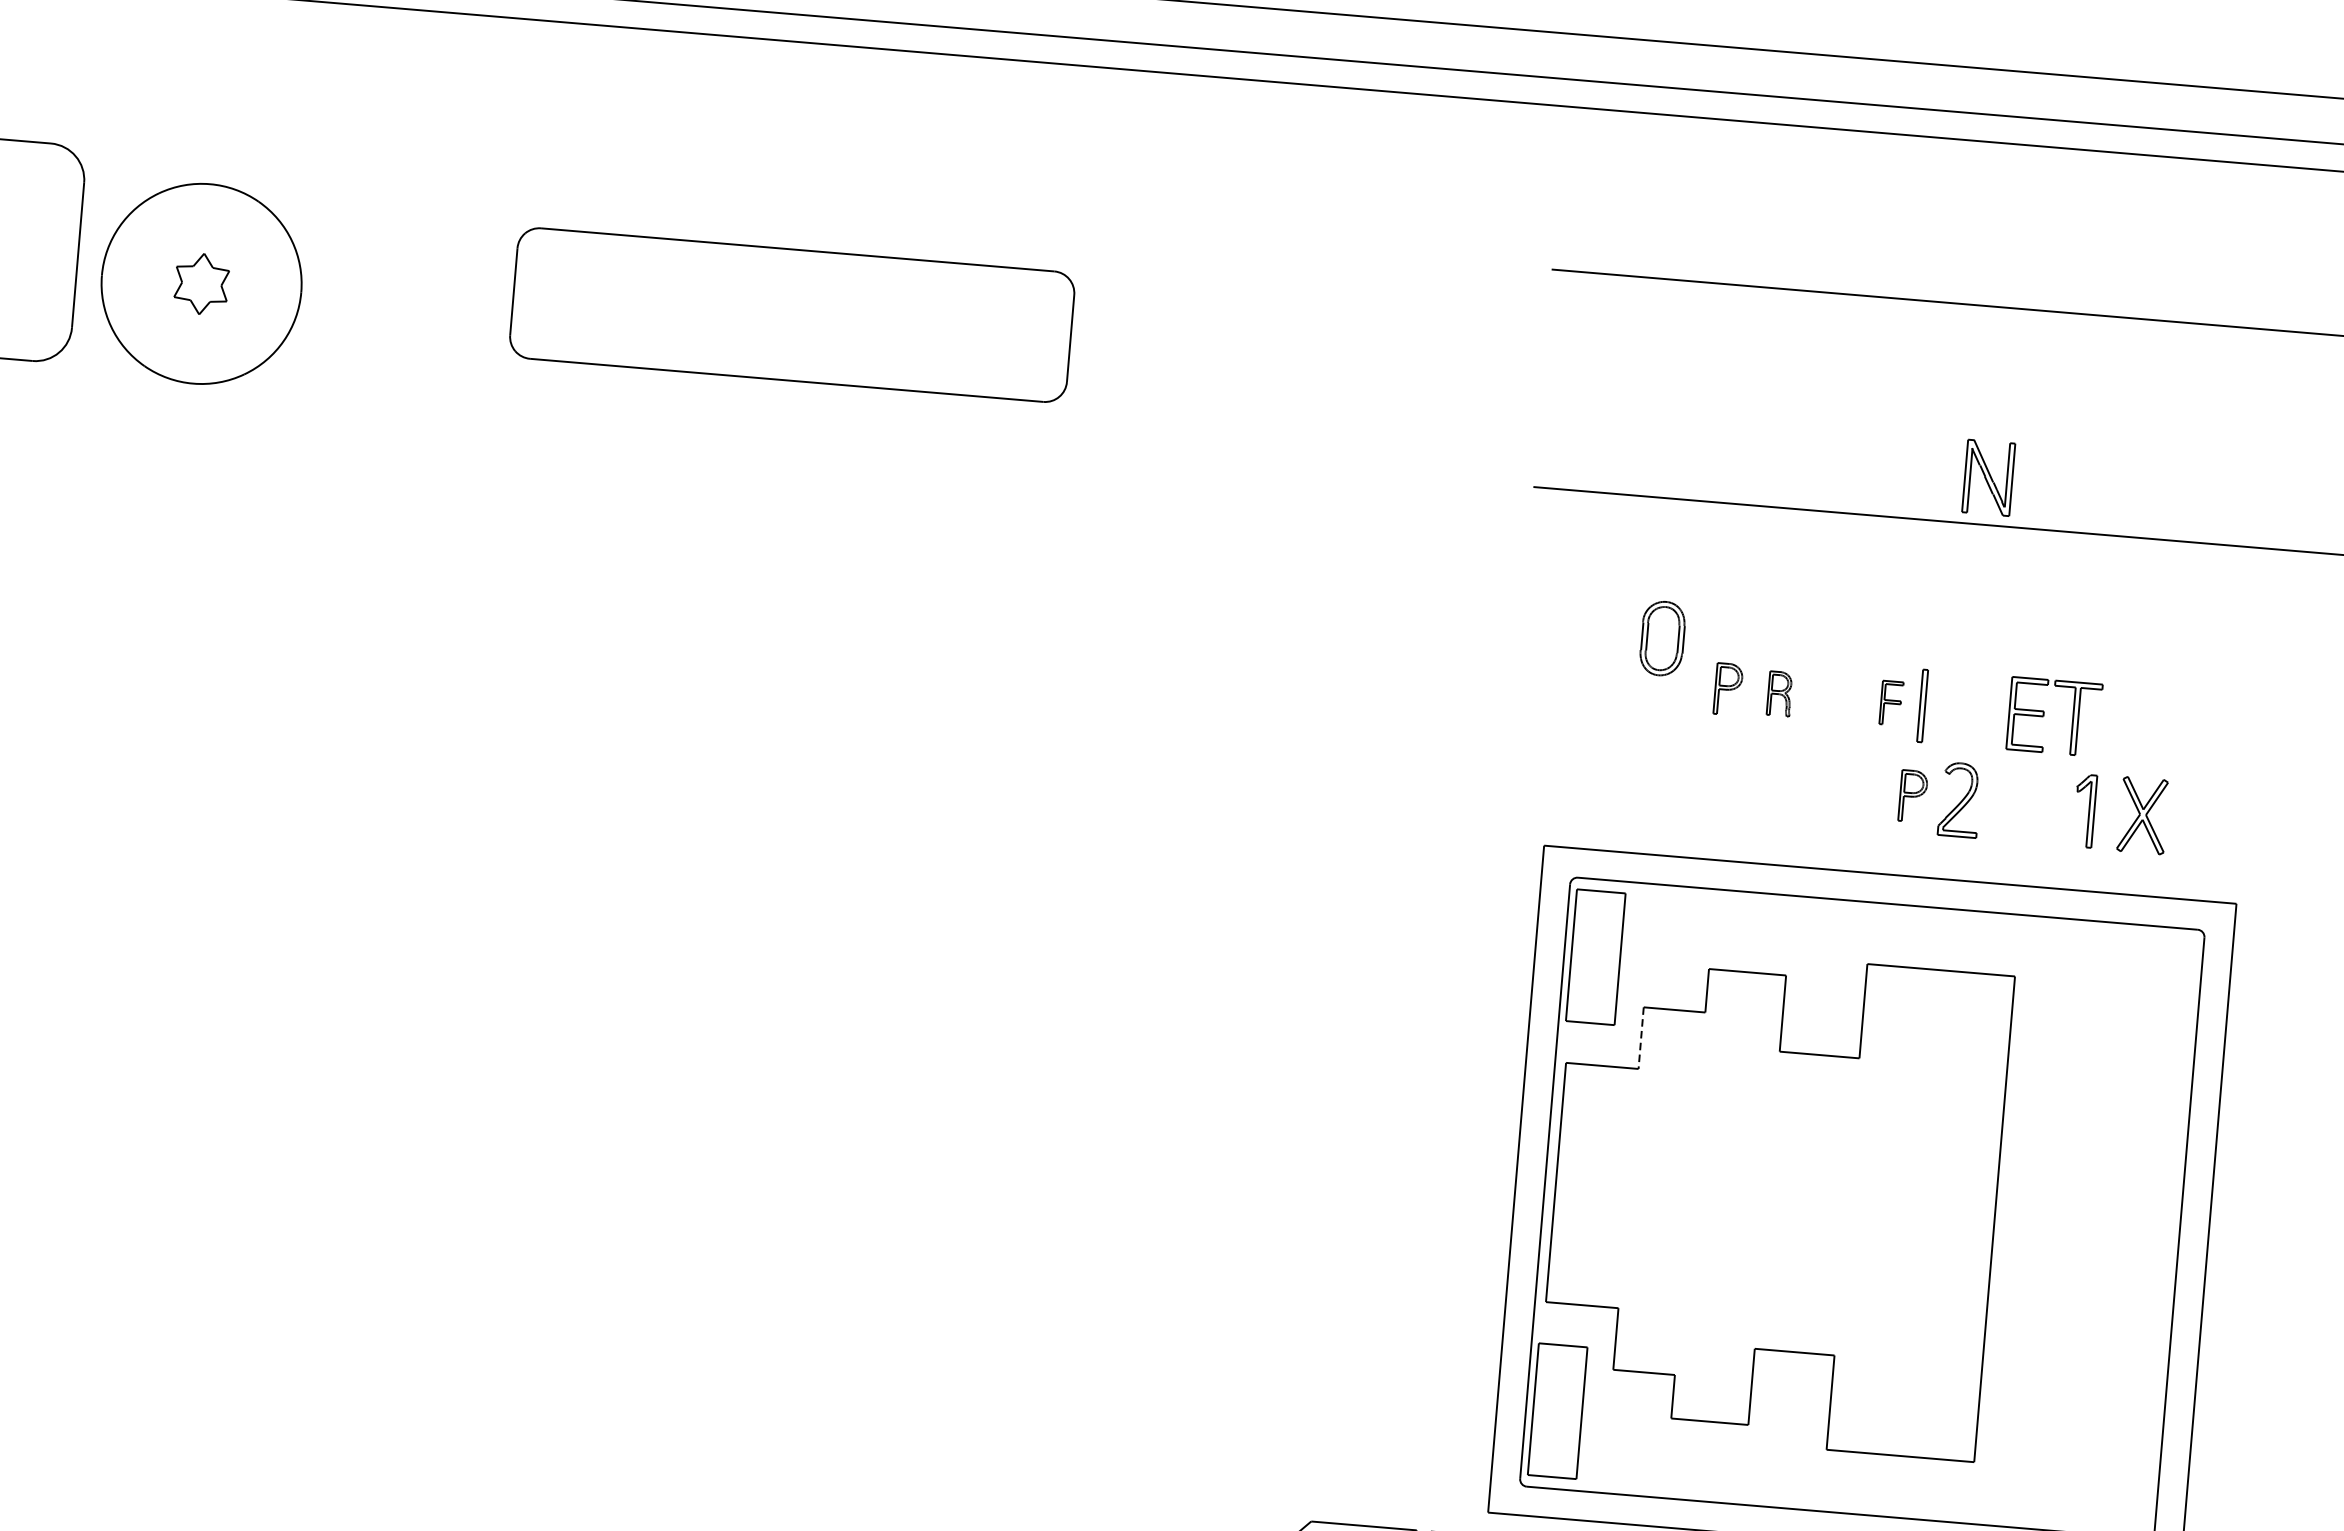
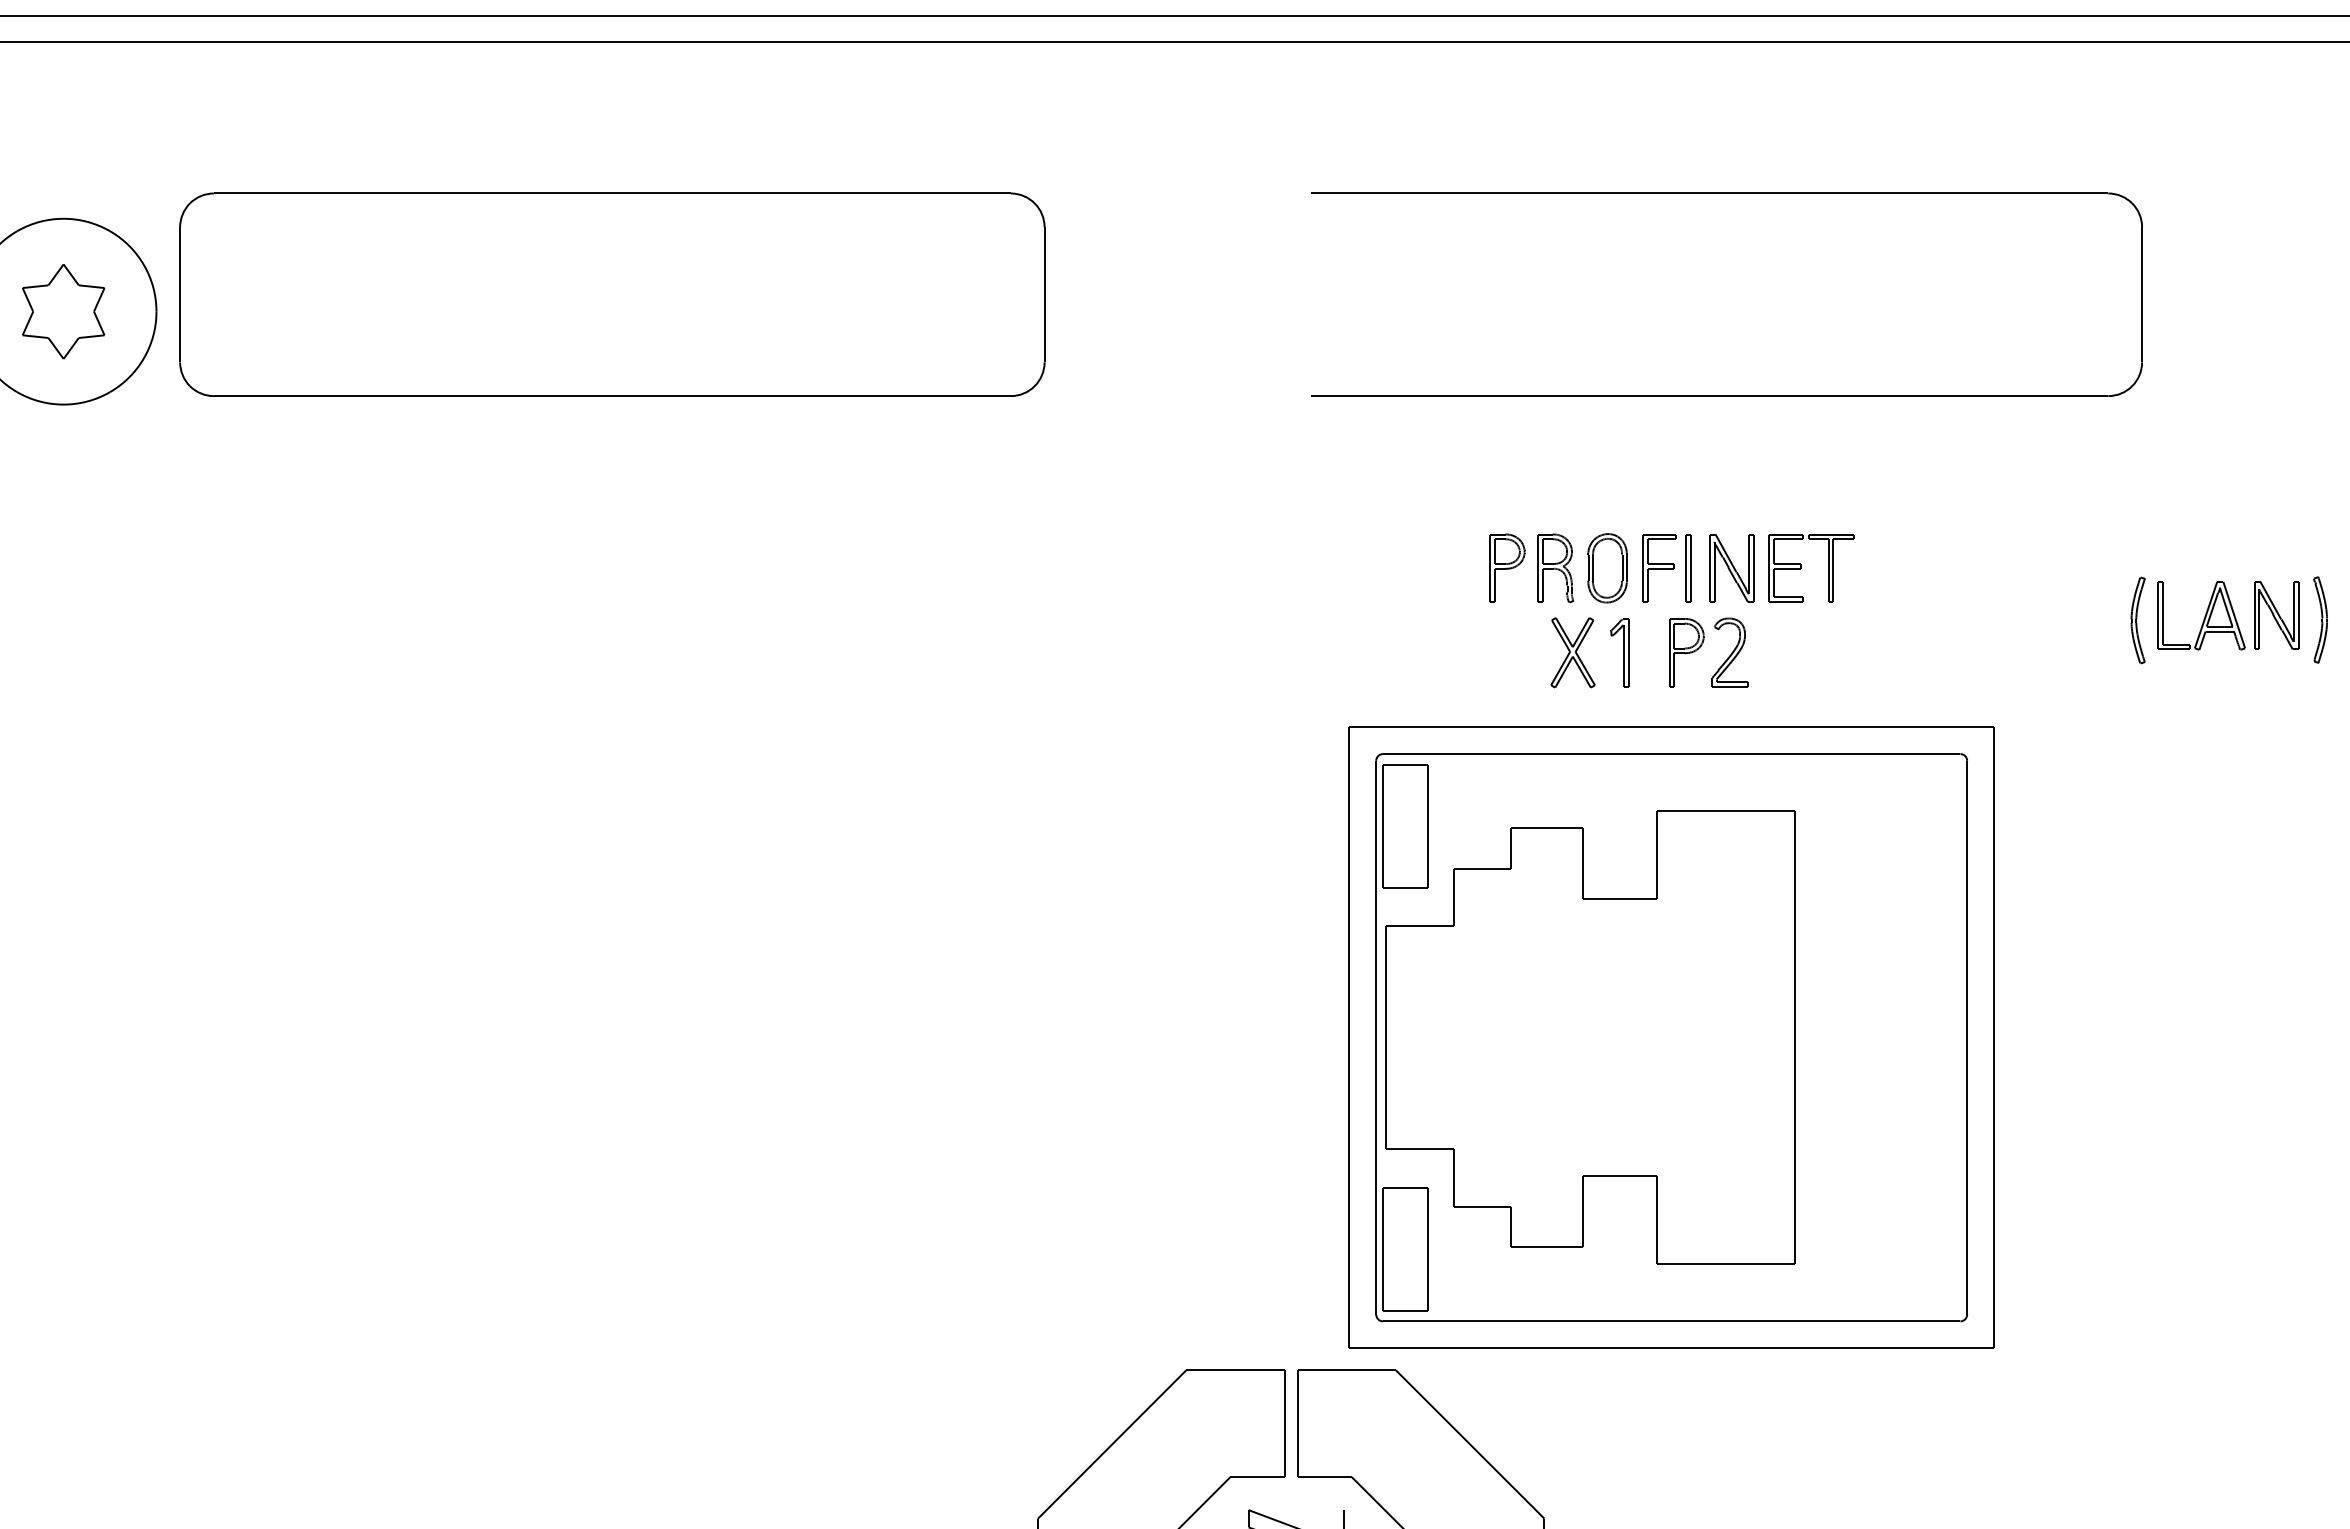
part: (201, 283) -> (63, 311), size x1.67
part: (792, 314) -> (612, 294), size x1.67
part: (1988, 478) -> (1731, 568), moved
part: (1662, 638) -> (1607, 568), moved
part: (1728, 688) -> (1507, 567), size x1.43
part: (1779, 694) -> (1555, 568), size x1.67
part: (1891, 703) -> (1659, 568), size x1.67
part: (1912, 796) -> (1686, 652), size x1.43
part: (2084, 810) -> (1619, 652), moved
part: (2142, 815) -> (1572, 652), moved
line: (1640, 1038) -> (1453, 897), dashed -> solid

